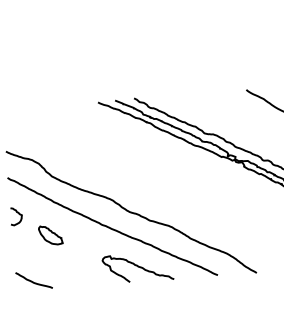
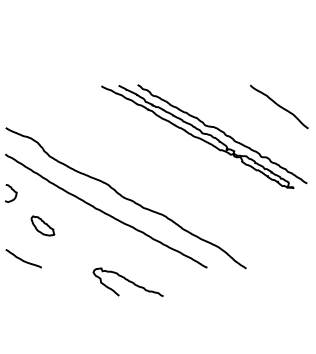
part: (50, 234) -> (42, 225), moved
curve: (137, 267) -> (127, 281), moved

